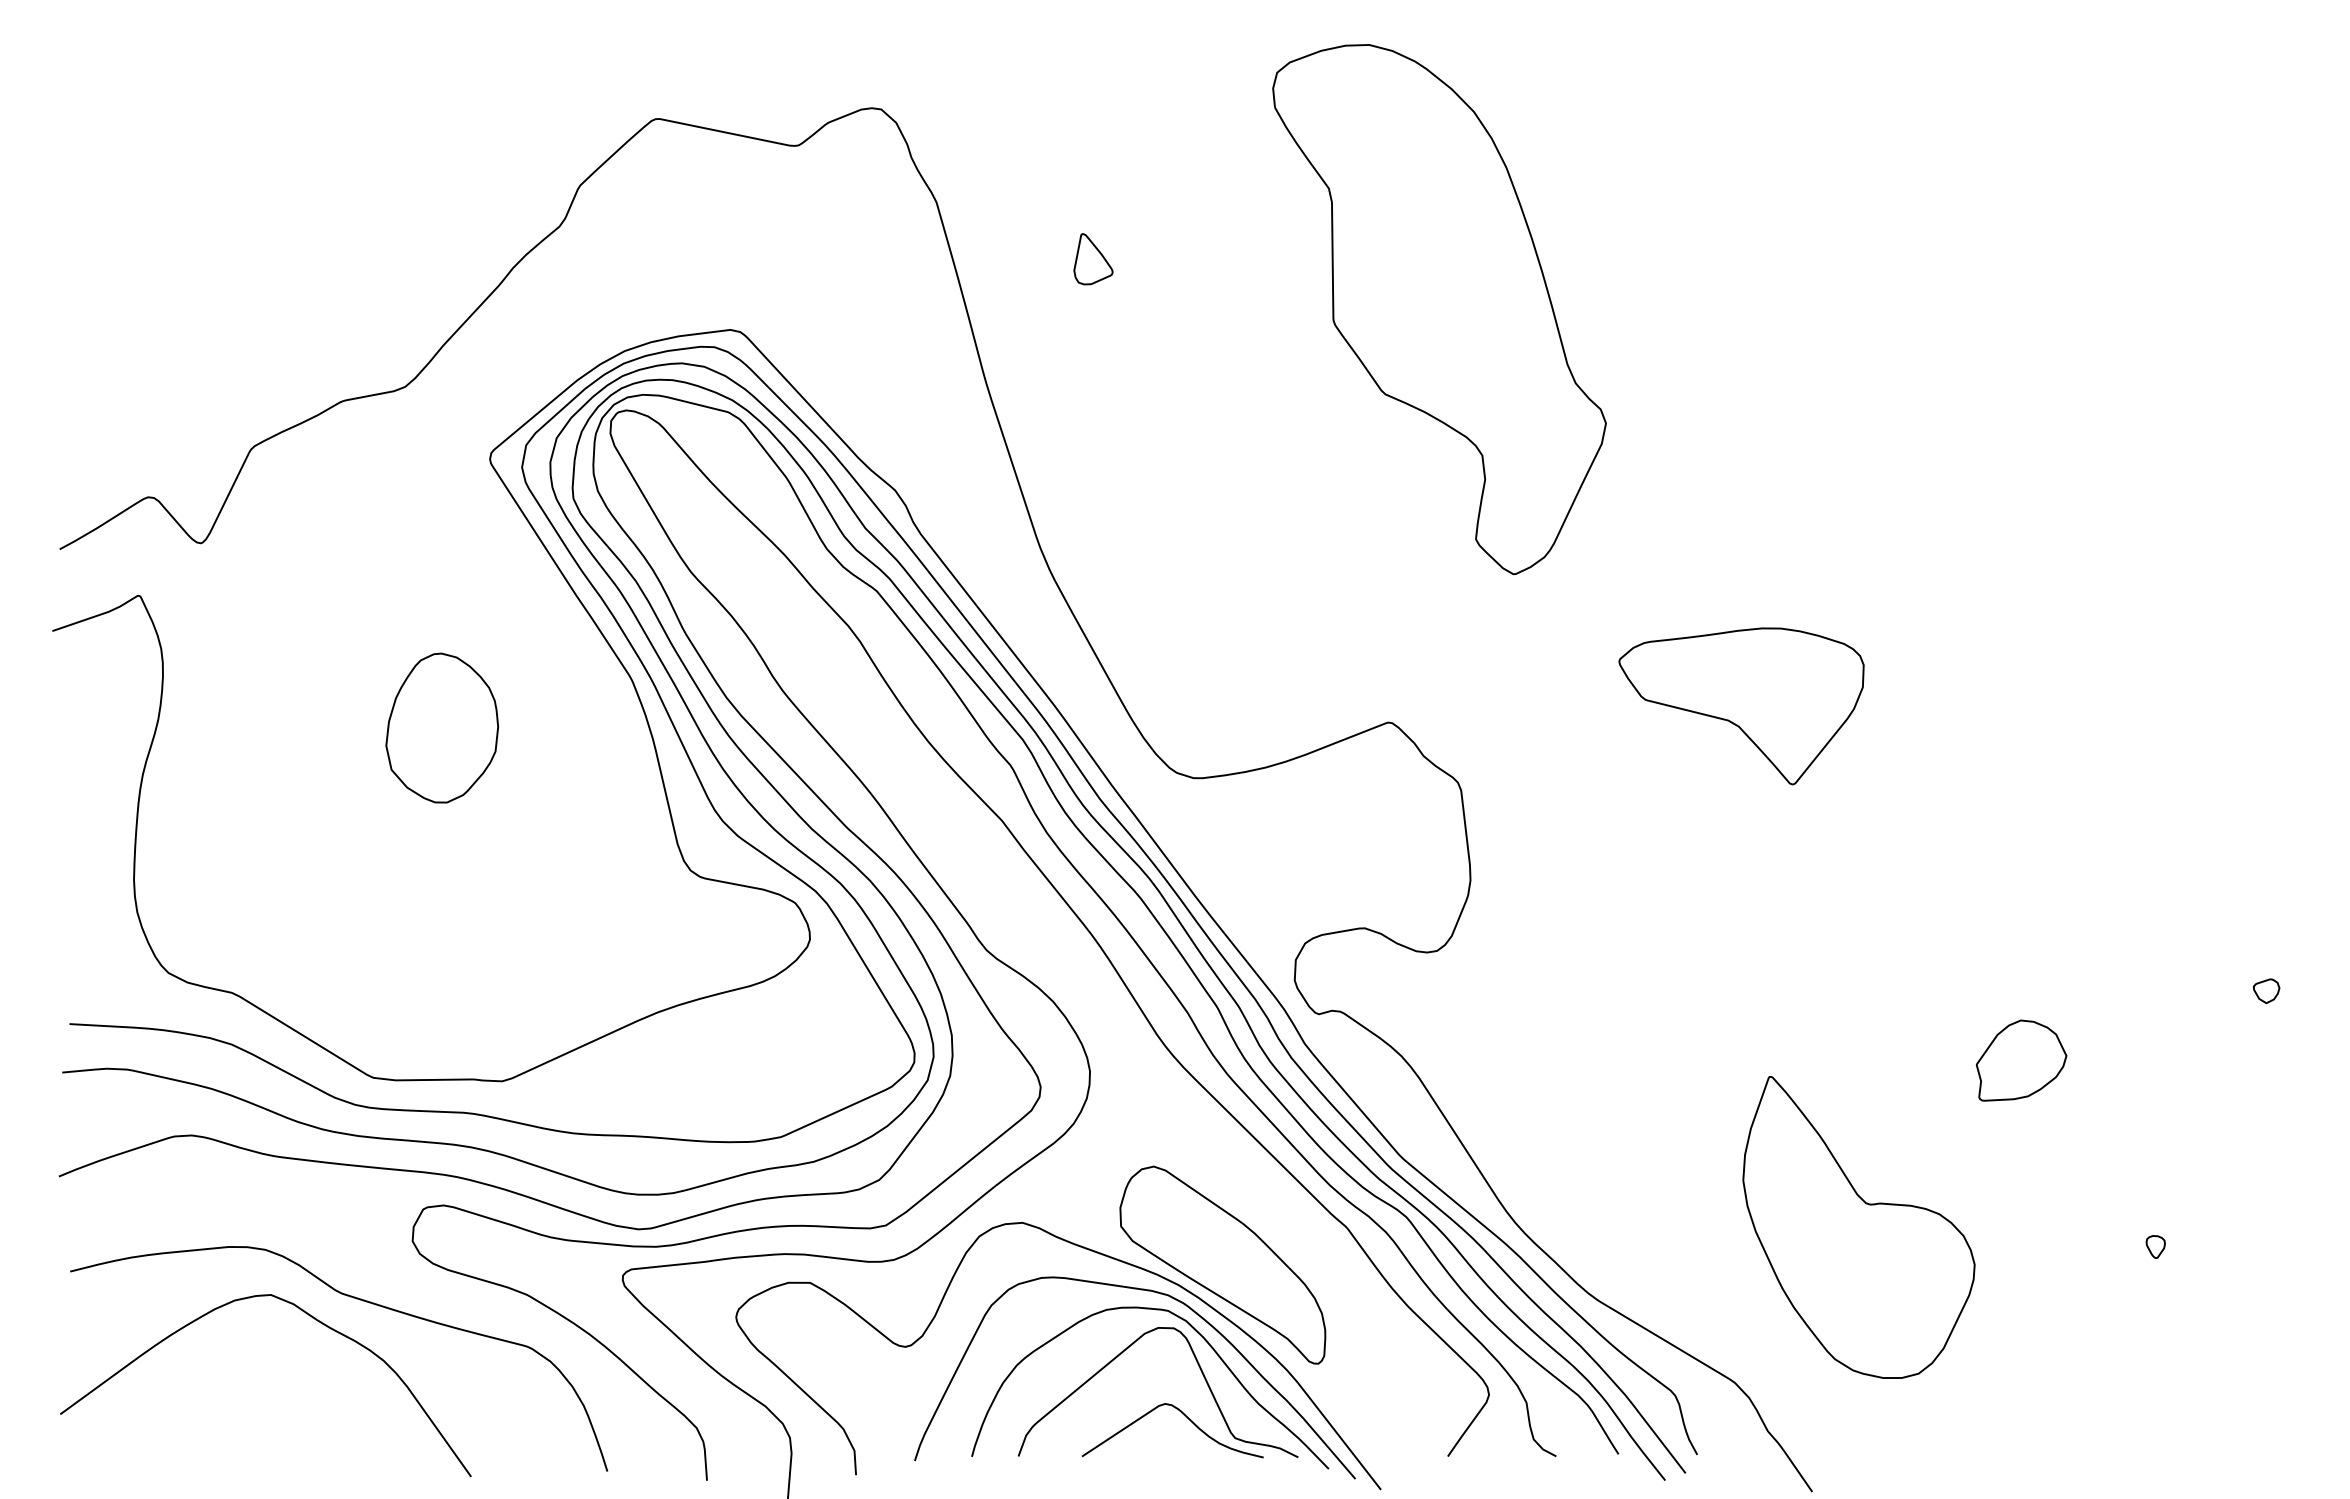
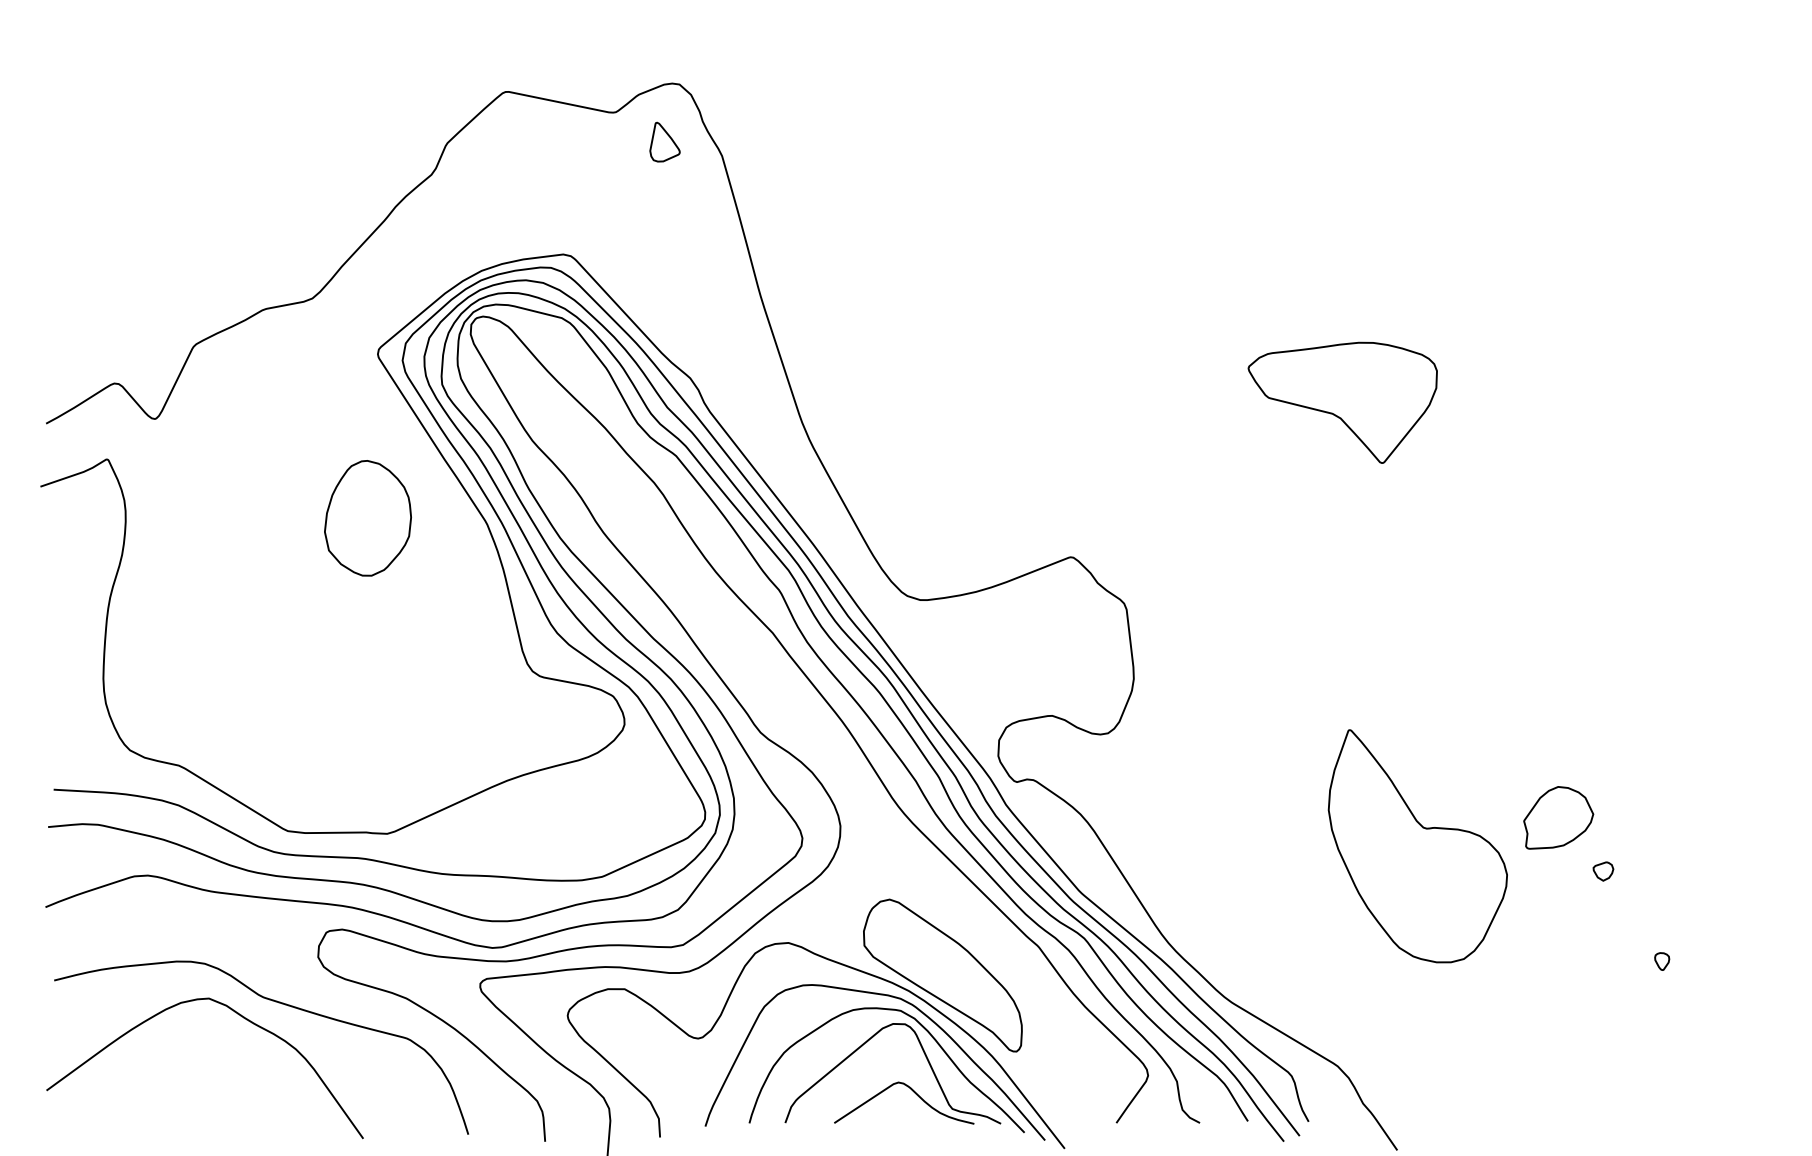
part: (1093, 259) -> (665, 142), moved
part: (1439, 309) -> (1109, 238), removed
part: (1741, 706) -> (1342, 402), moved
part: (441, 727) -> (367, 517), moved
part: (2266, 991) -> (1603, 871), moved
part: (1858, 1227) -> (1417, 846), moved

